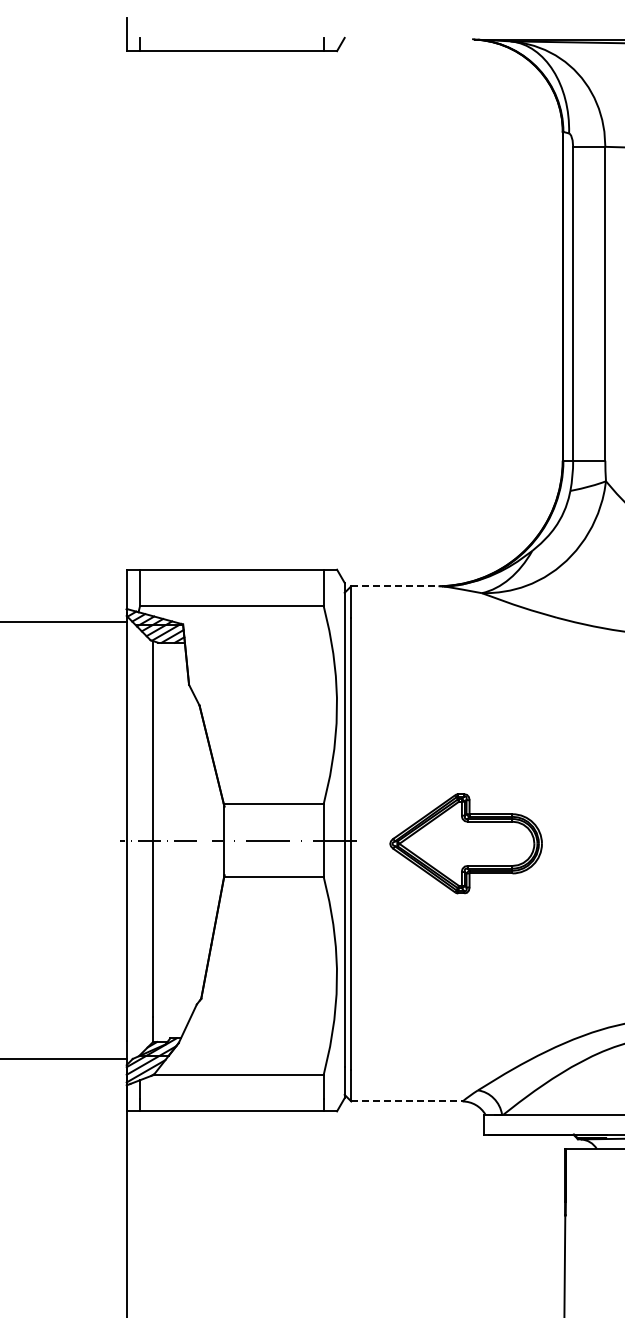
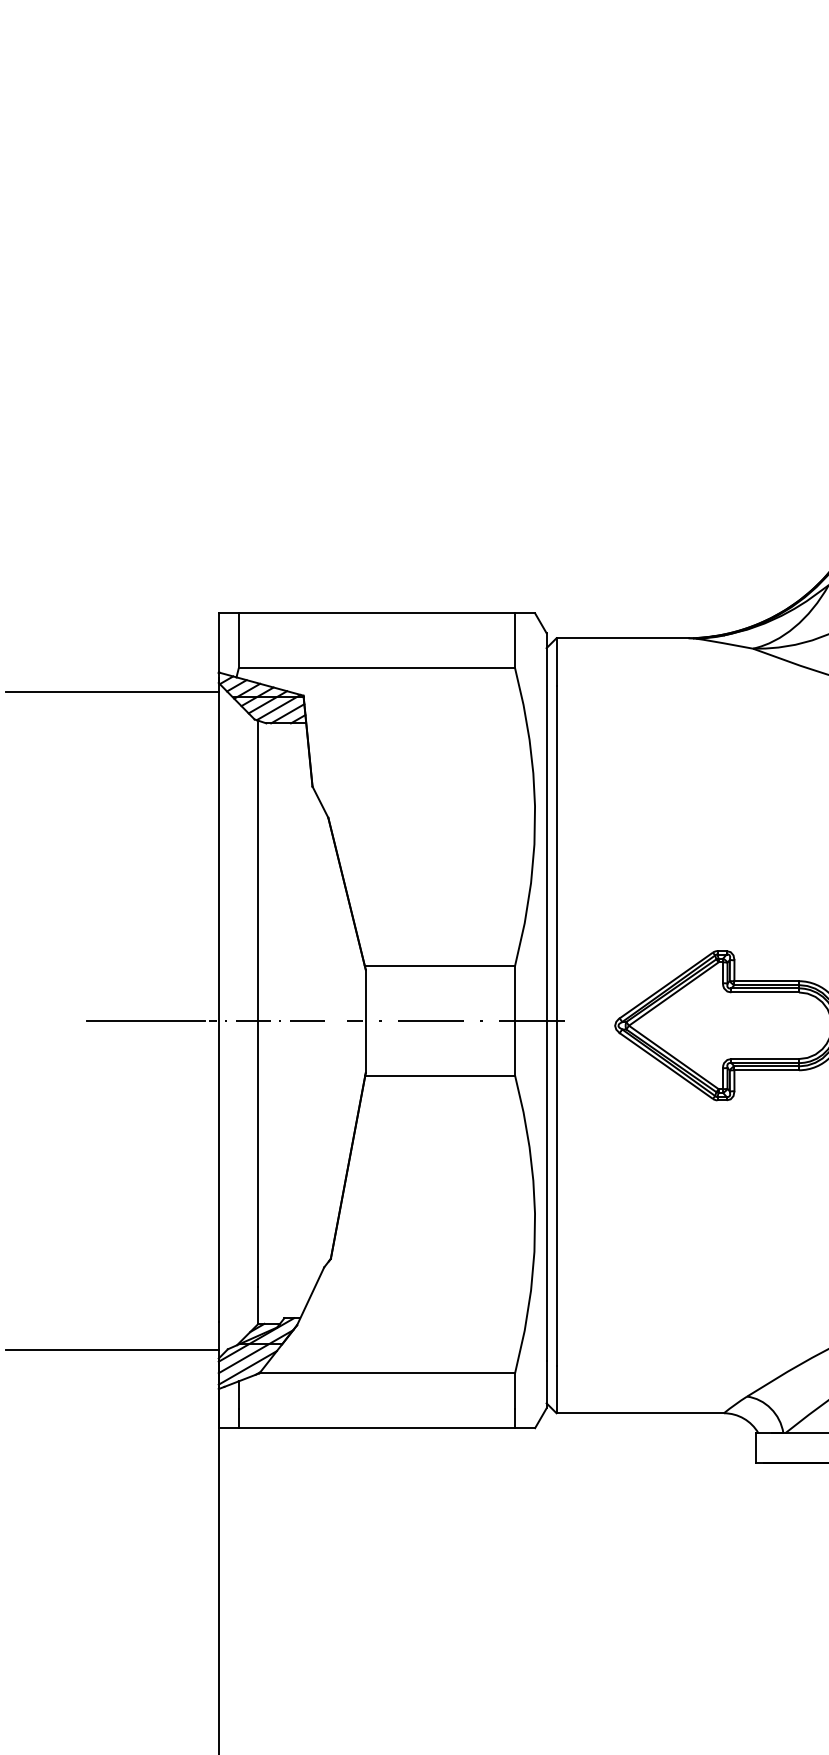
line: (395, 586) -> (623, 638), dashed -> solid
line: (78, 840) -> (146, 1020), added
line: (406, 1101) -> (639, 1413), dashed -> solid

